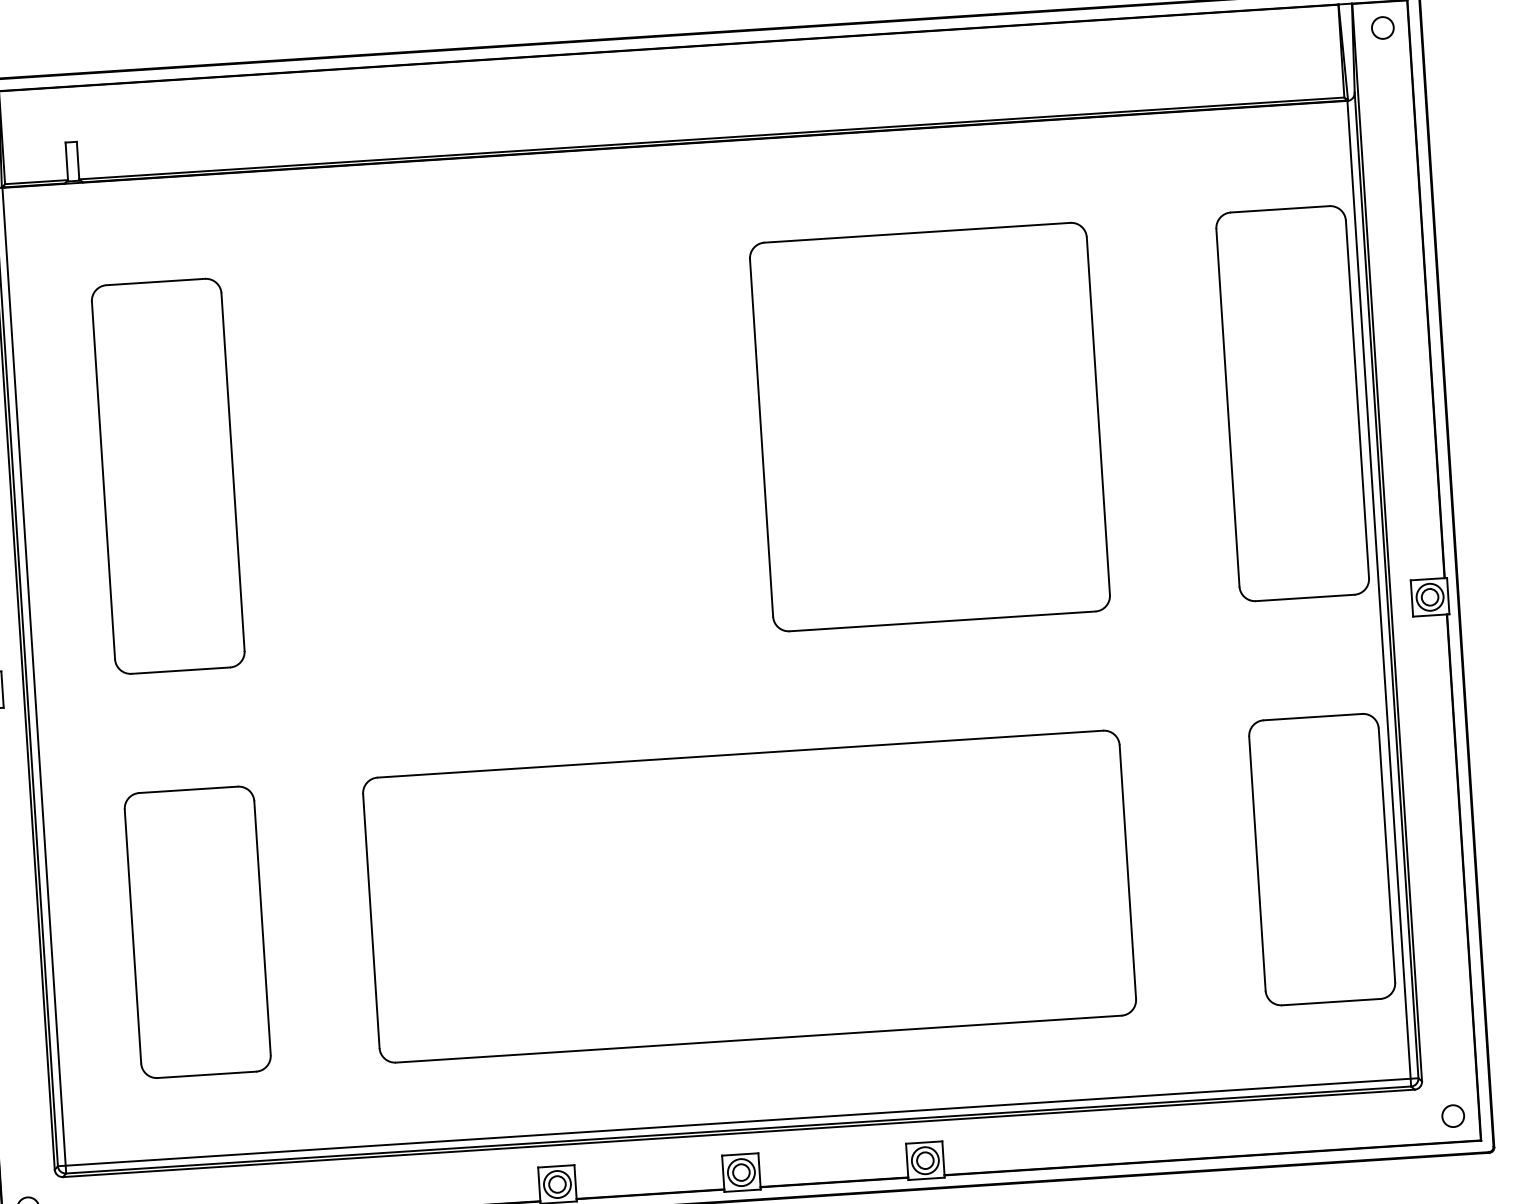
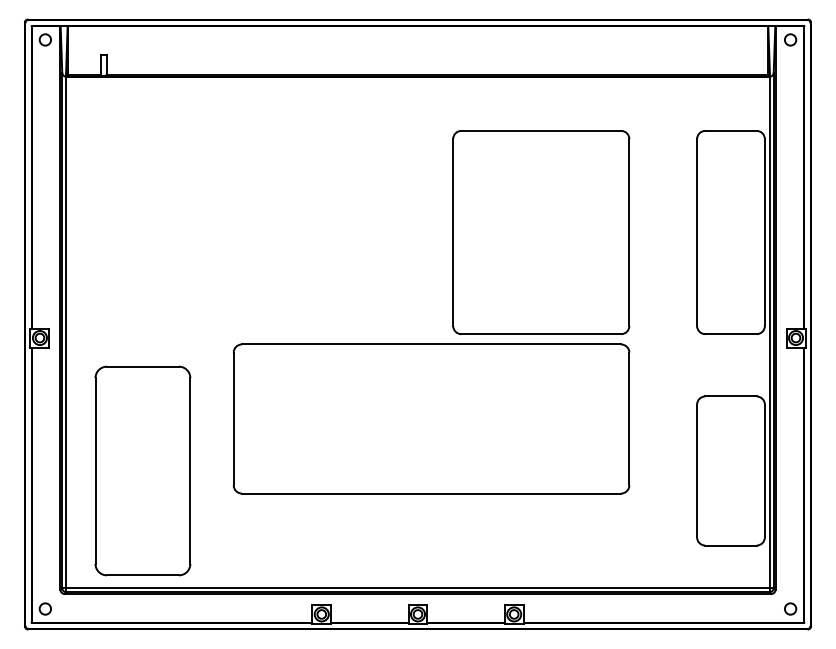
part: (167, 476) -> (142, 232), removed
part: (749, 895) -> (431, 418), moved
part: (196, 931) -> (142, 470), size x1.4

